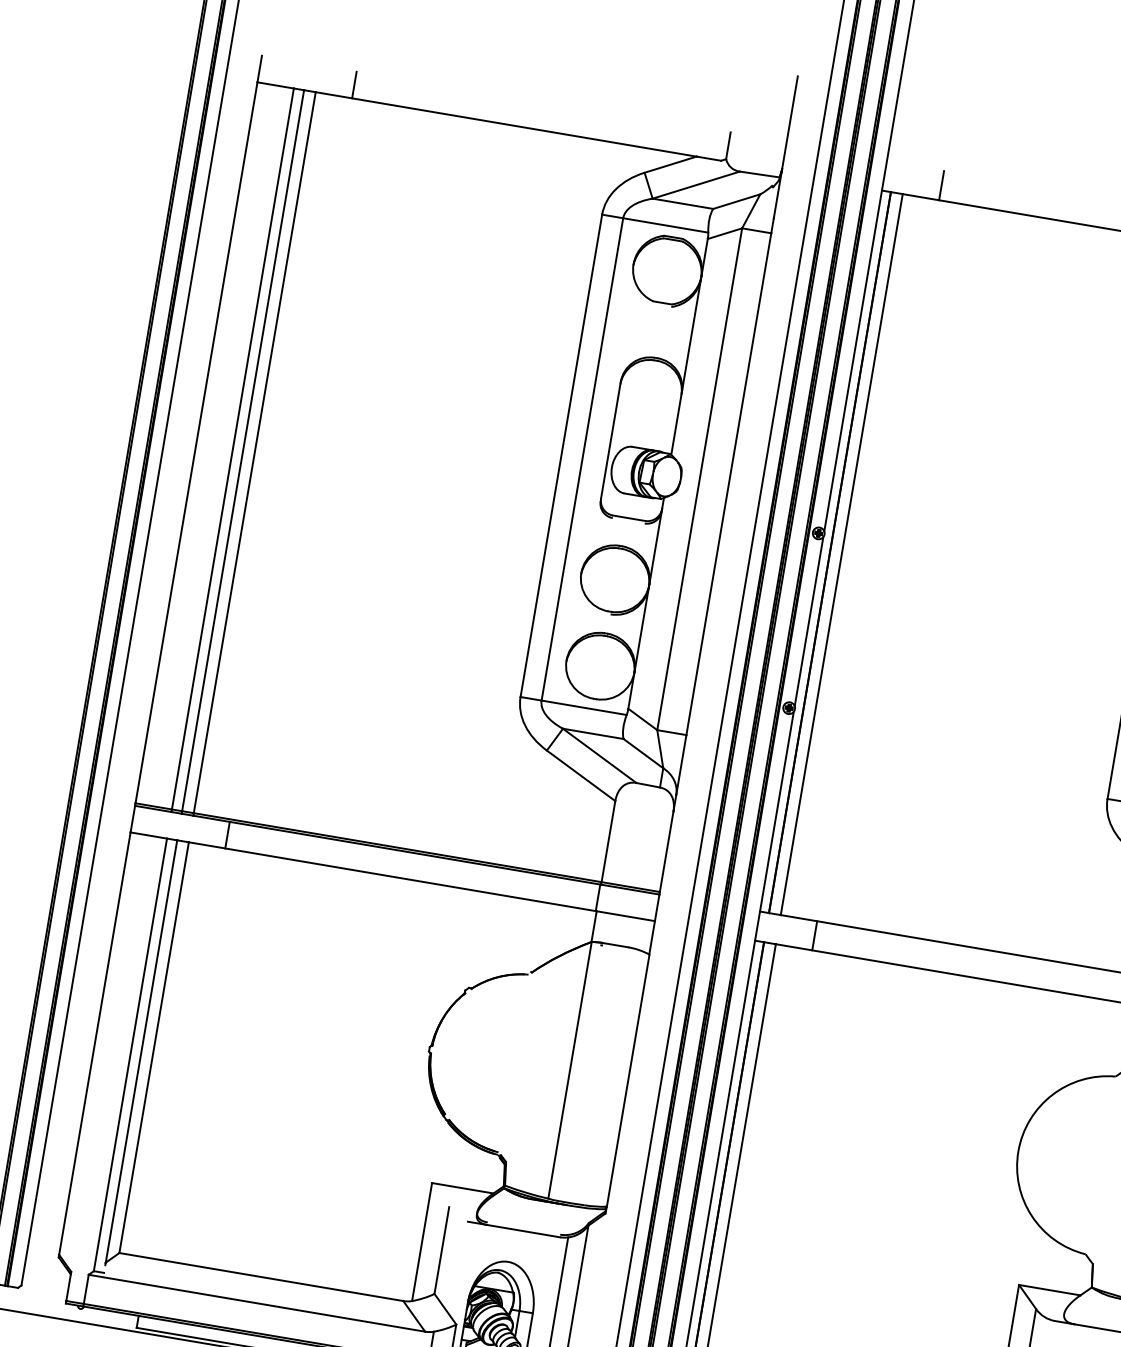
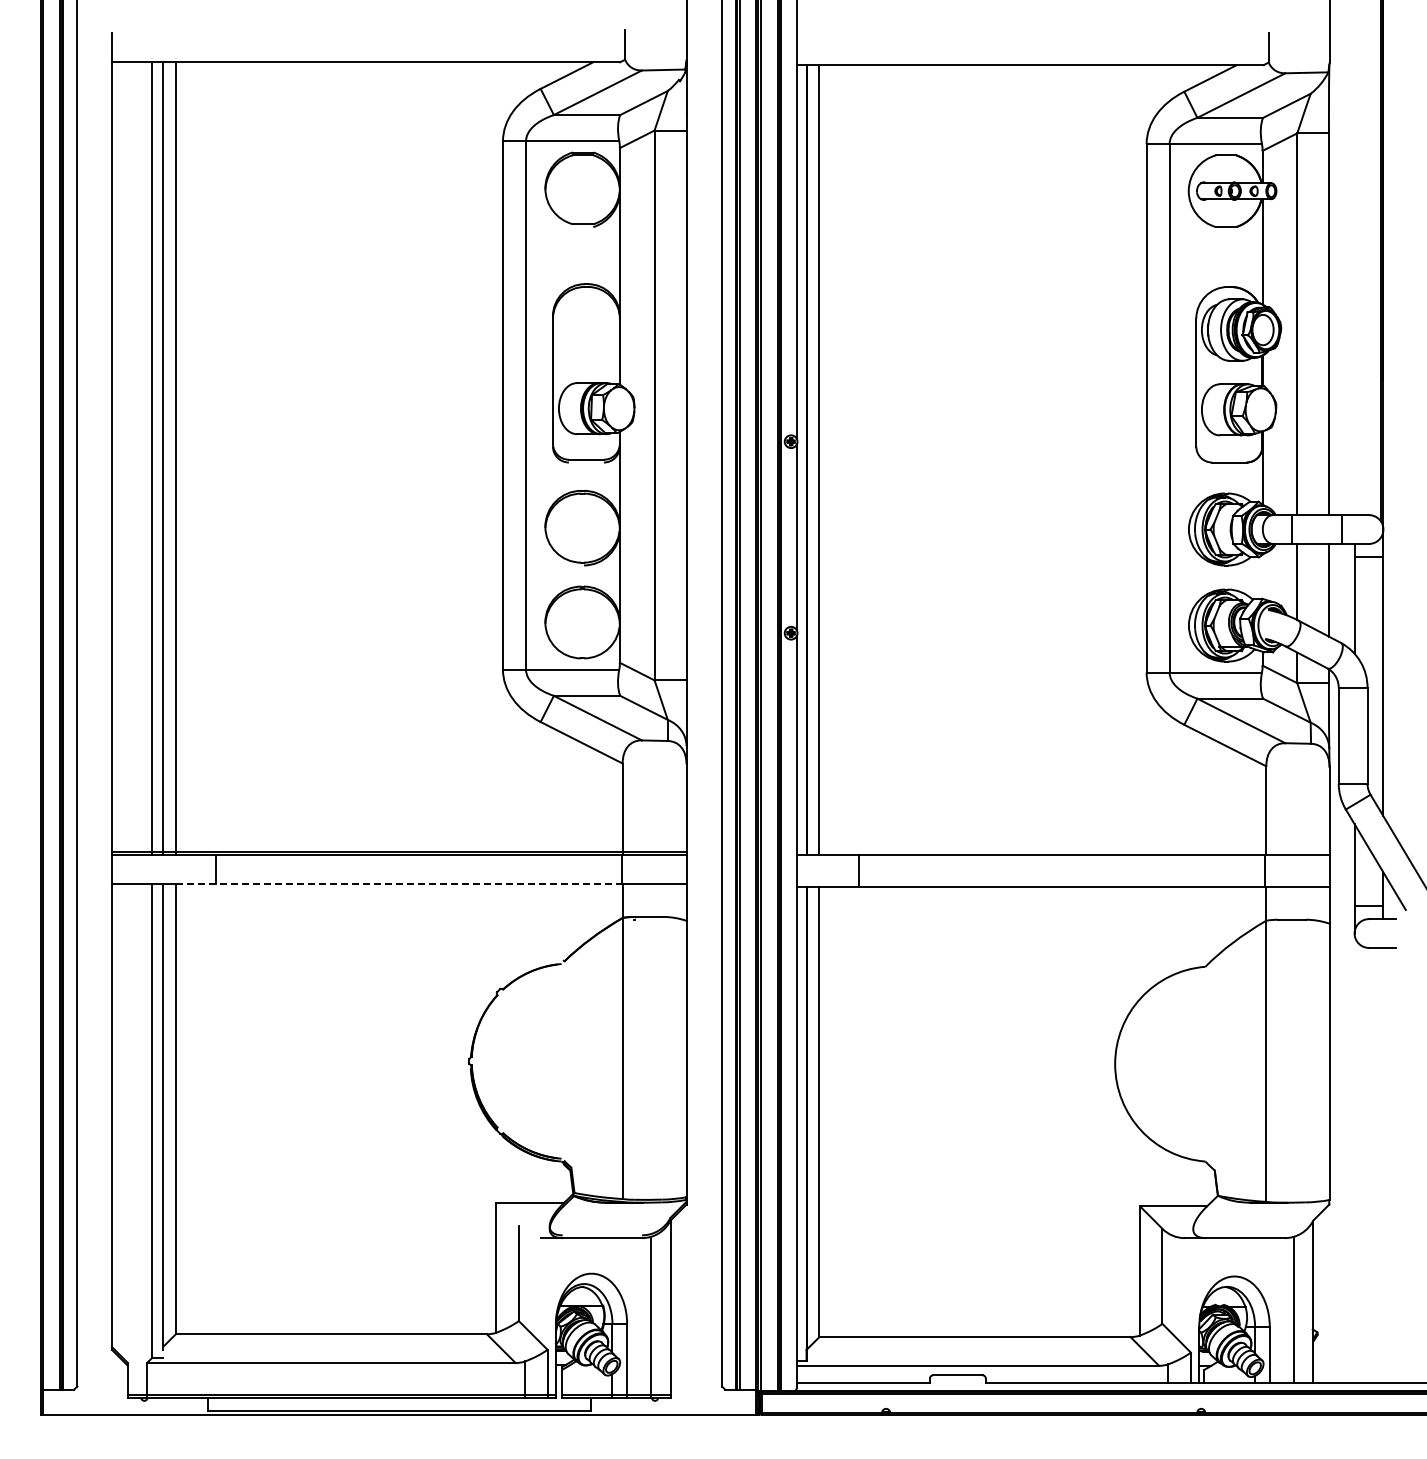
line: (354, 84) -> (215, 47), removed
line: (941, 186) -> (859, 49), removed
line: (392, 876) -> (398, 884), solid -> dashed

